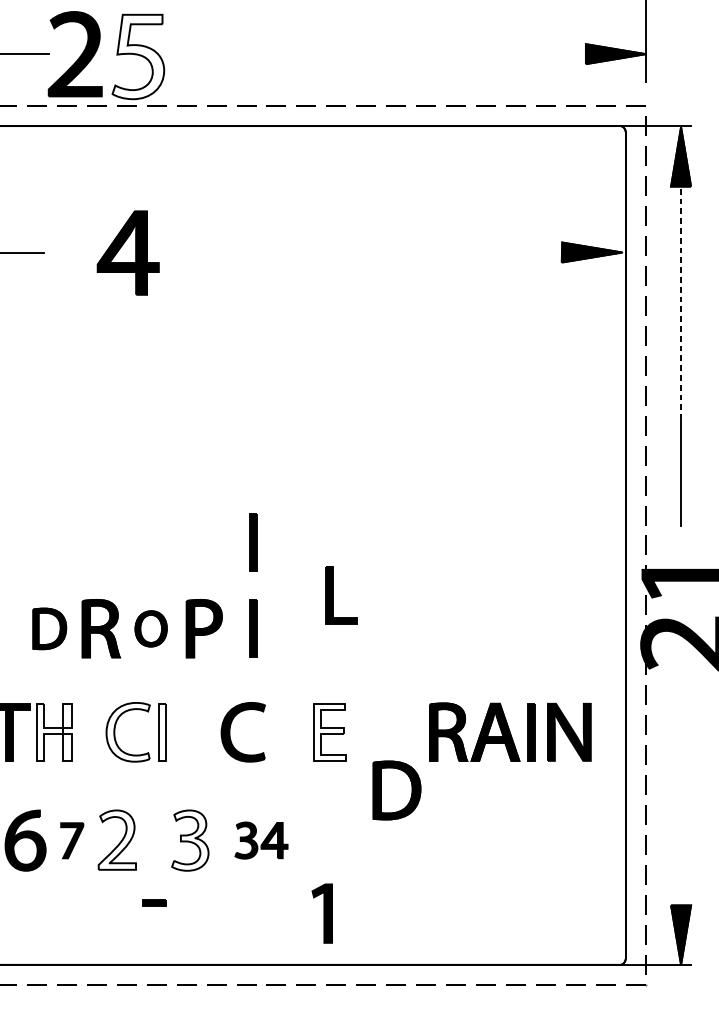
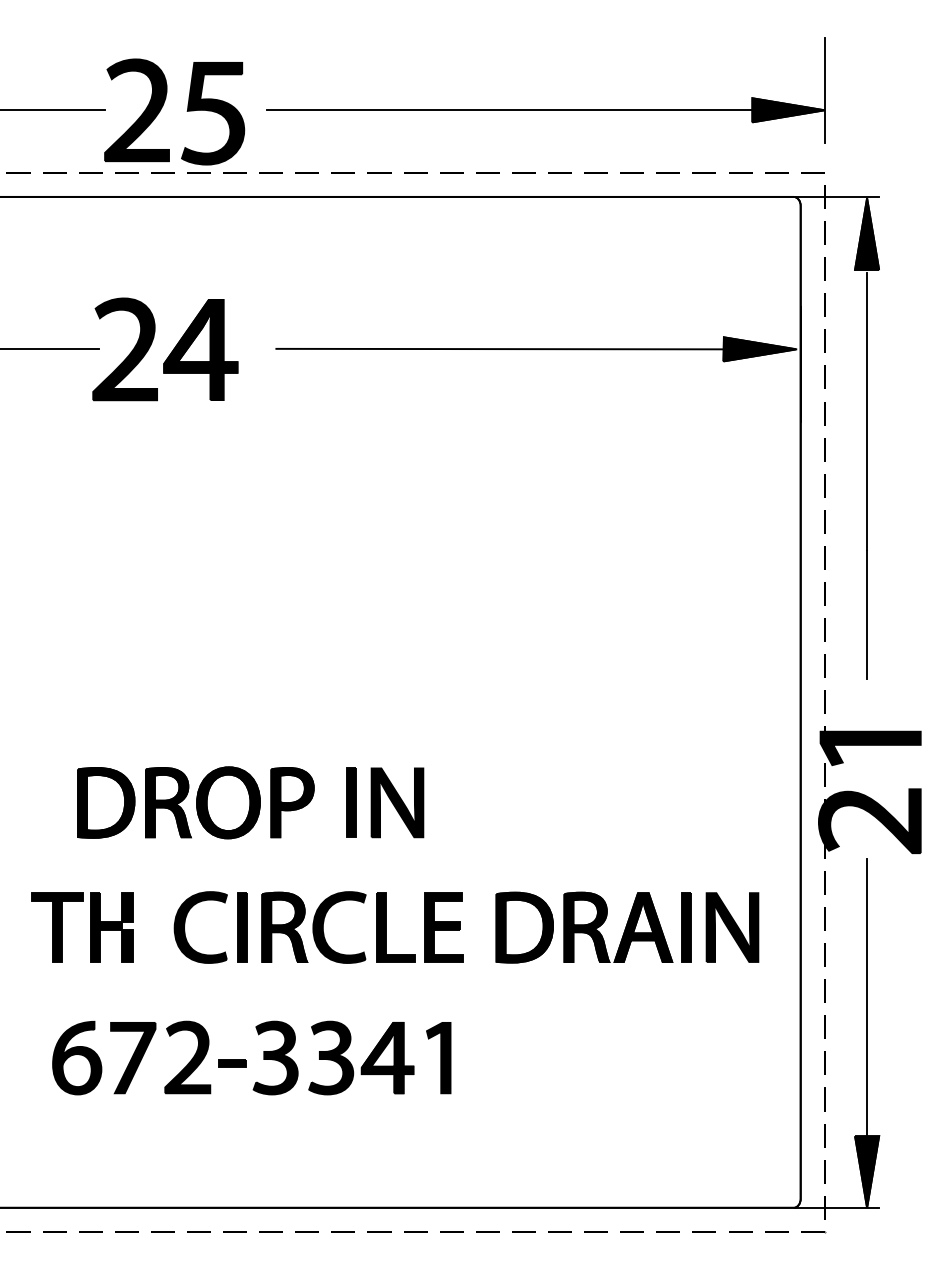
line: (384, 54) -> (509, 110), added
fill: (137, 56) -> (212, 113), added
line: (376, 251) -> (499, 348), added
part: (69, 255) -> (129, 353), added
line: (681, 304) -> (867, 411), dashed -> solid
part: (253, 542) -> (351, 698), removed
part: (333, 595) -> (386, 927), moved
part: (49, 628) -> (106, 802), size x1.43
part: (151, 628) -> (228, 802), size x1.67
part: (291, 628) -> (397, 802), added
part: (197, 731) -> (284, 926), added
fill: (54, 732) -> (111, 927), added
fill: (127, 732) -> (200, 927), added
fill: (161, 732) -> (241, 927), added
fill: (329, 732) -> (443, 927), added
part: (396, 790) -> (524, 927), moved
line: (681, 790) -> (867, 997), added
part: (72, 840) -> (133, 1058), size x1.67
fill: (117, 840) -> (187, 1057), added
fill: (190, 840) -> (275, 1057), added
part: (261, 840) -> (361, 1057), size x1.67
part: (154, 902) -> (232, 1063), moved
part: (322, 914) -> (438, 1058), moved

